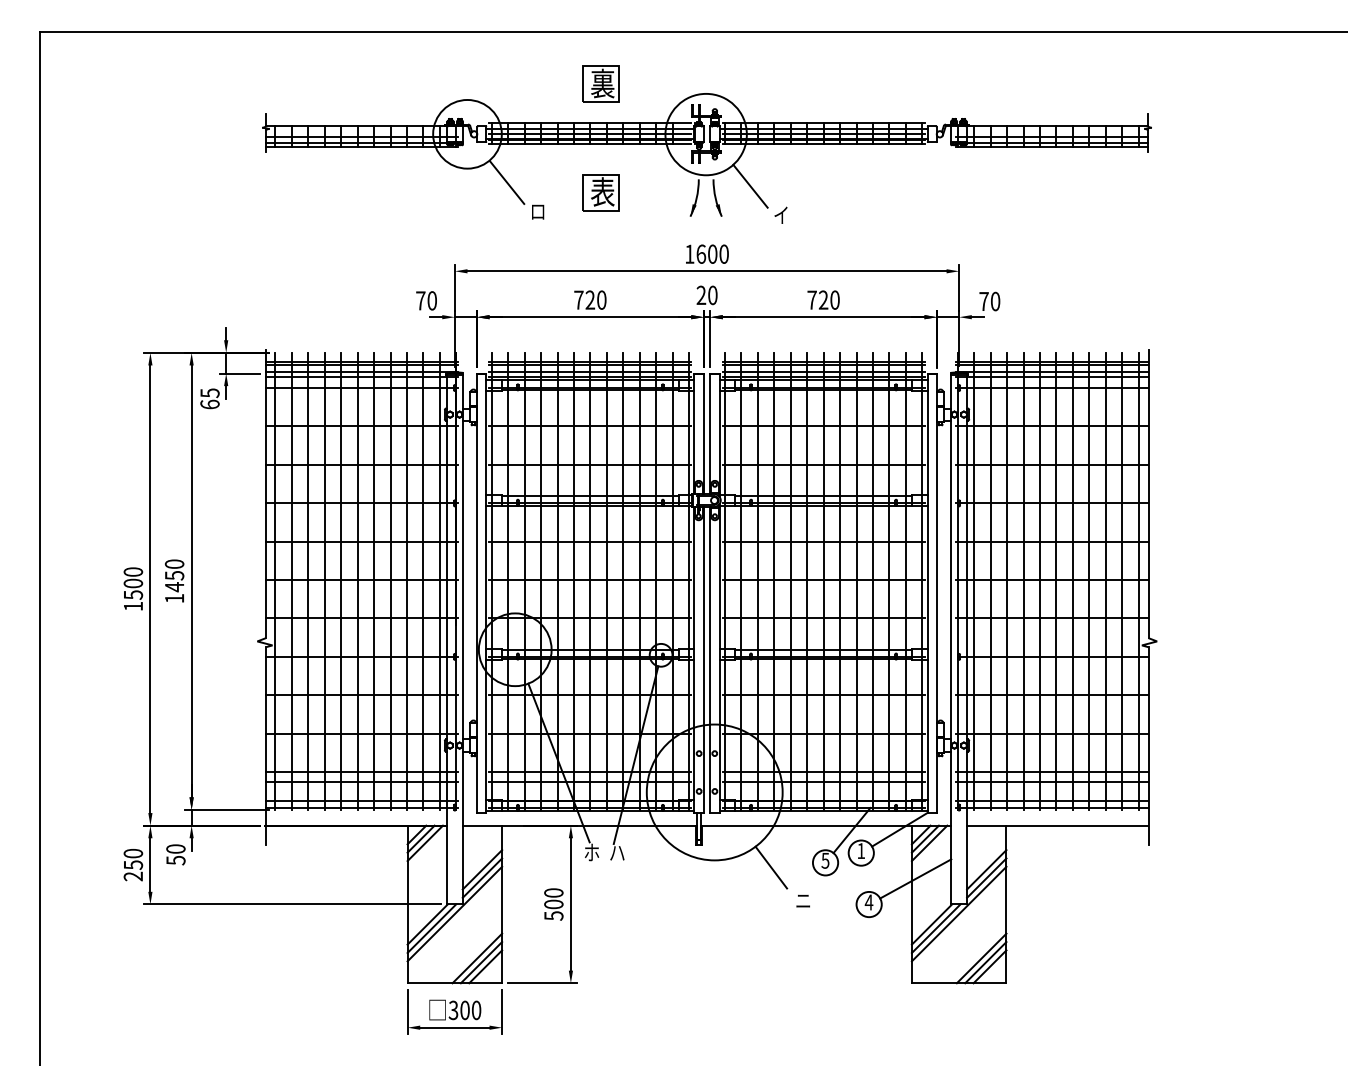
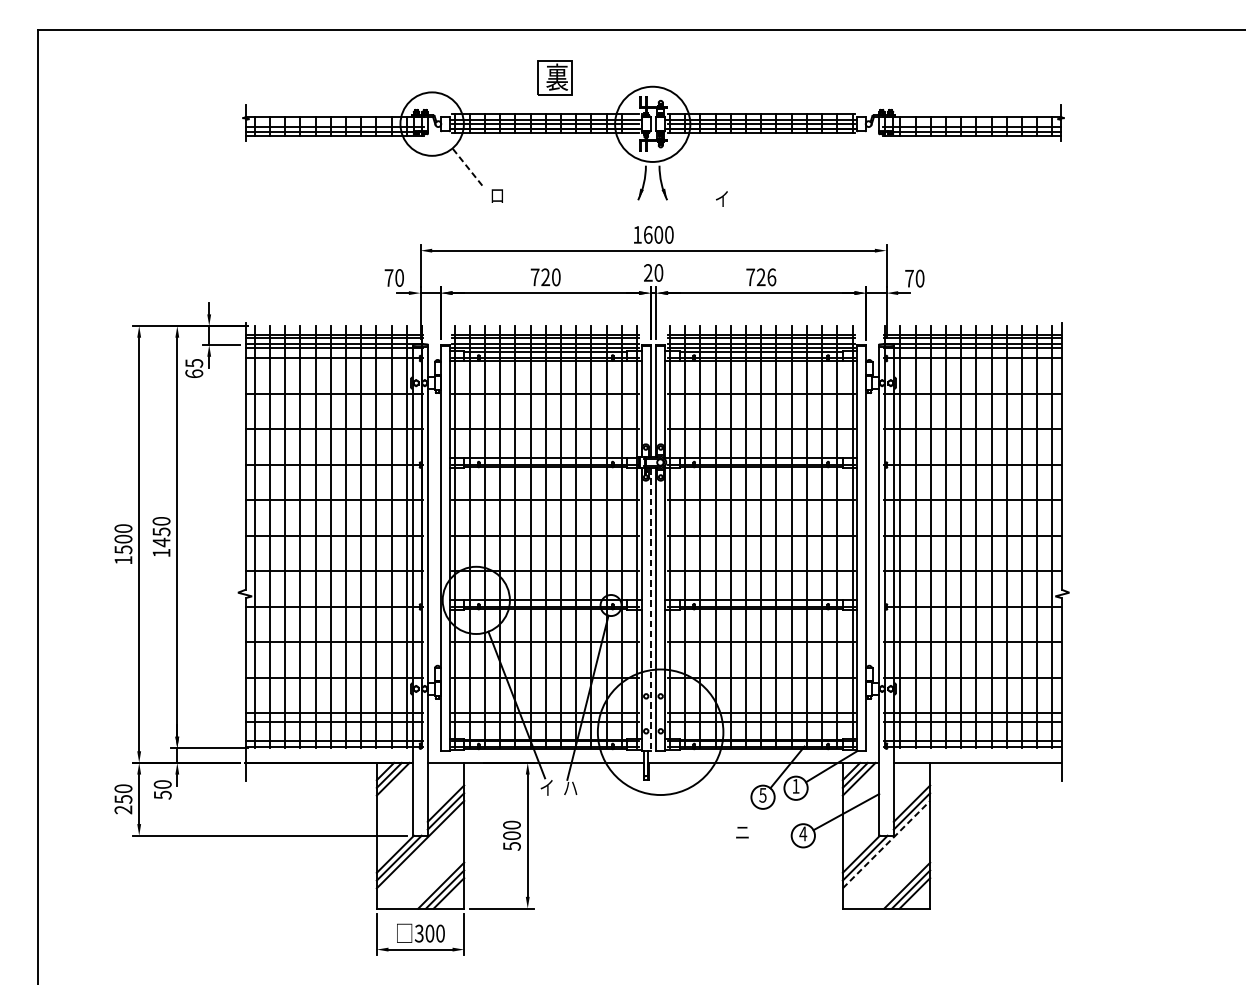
line: (507, 182) -> (469, 168), solid -> dashed
line: (750, 185) -> (693, 171), removed
part: (600, 192) -> (555, 177), removed
text: (834, 299) -> (771, 276), 720 -> 726
line: (703, 660) -> (650, 610), solid -> dashed
text: (591, 852) -> (546, 787), ホ -> イ
line: (771, 867) -> (713, 801), removed
line: (959, 914) -> (886, 845), solid -> dashed

